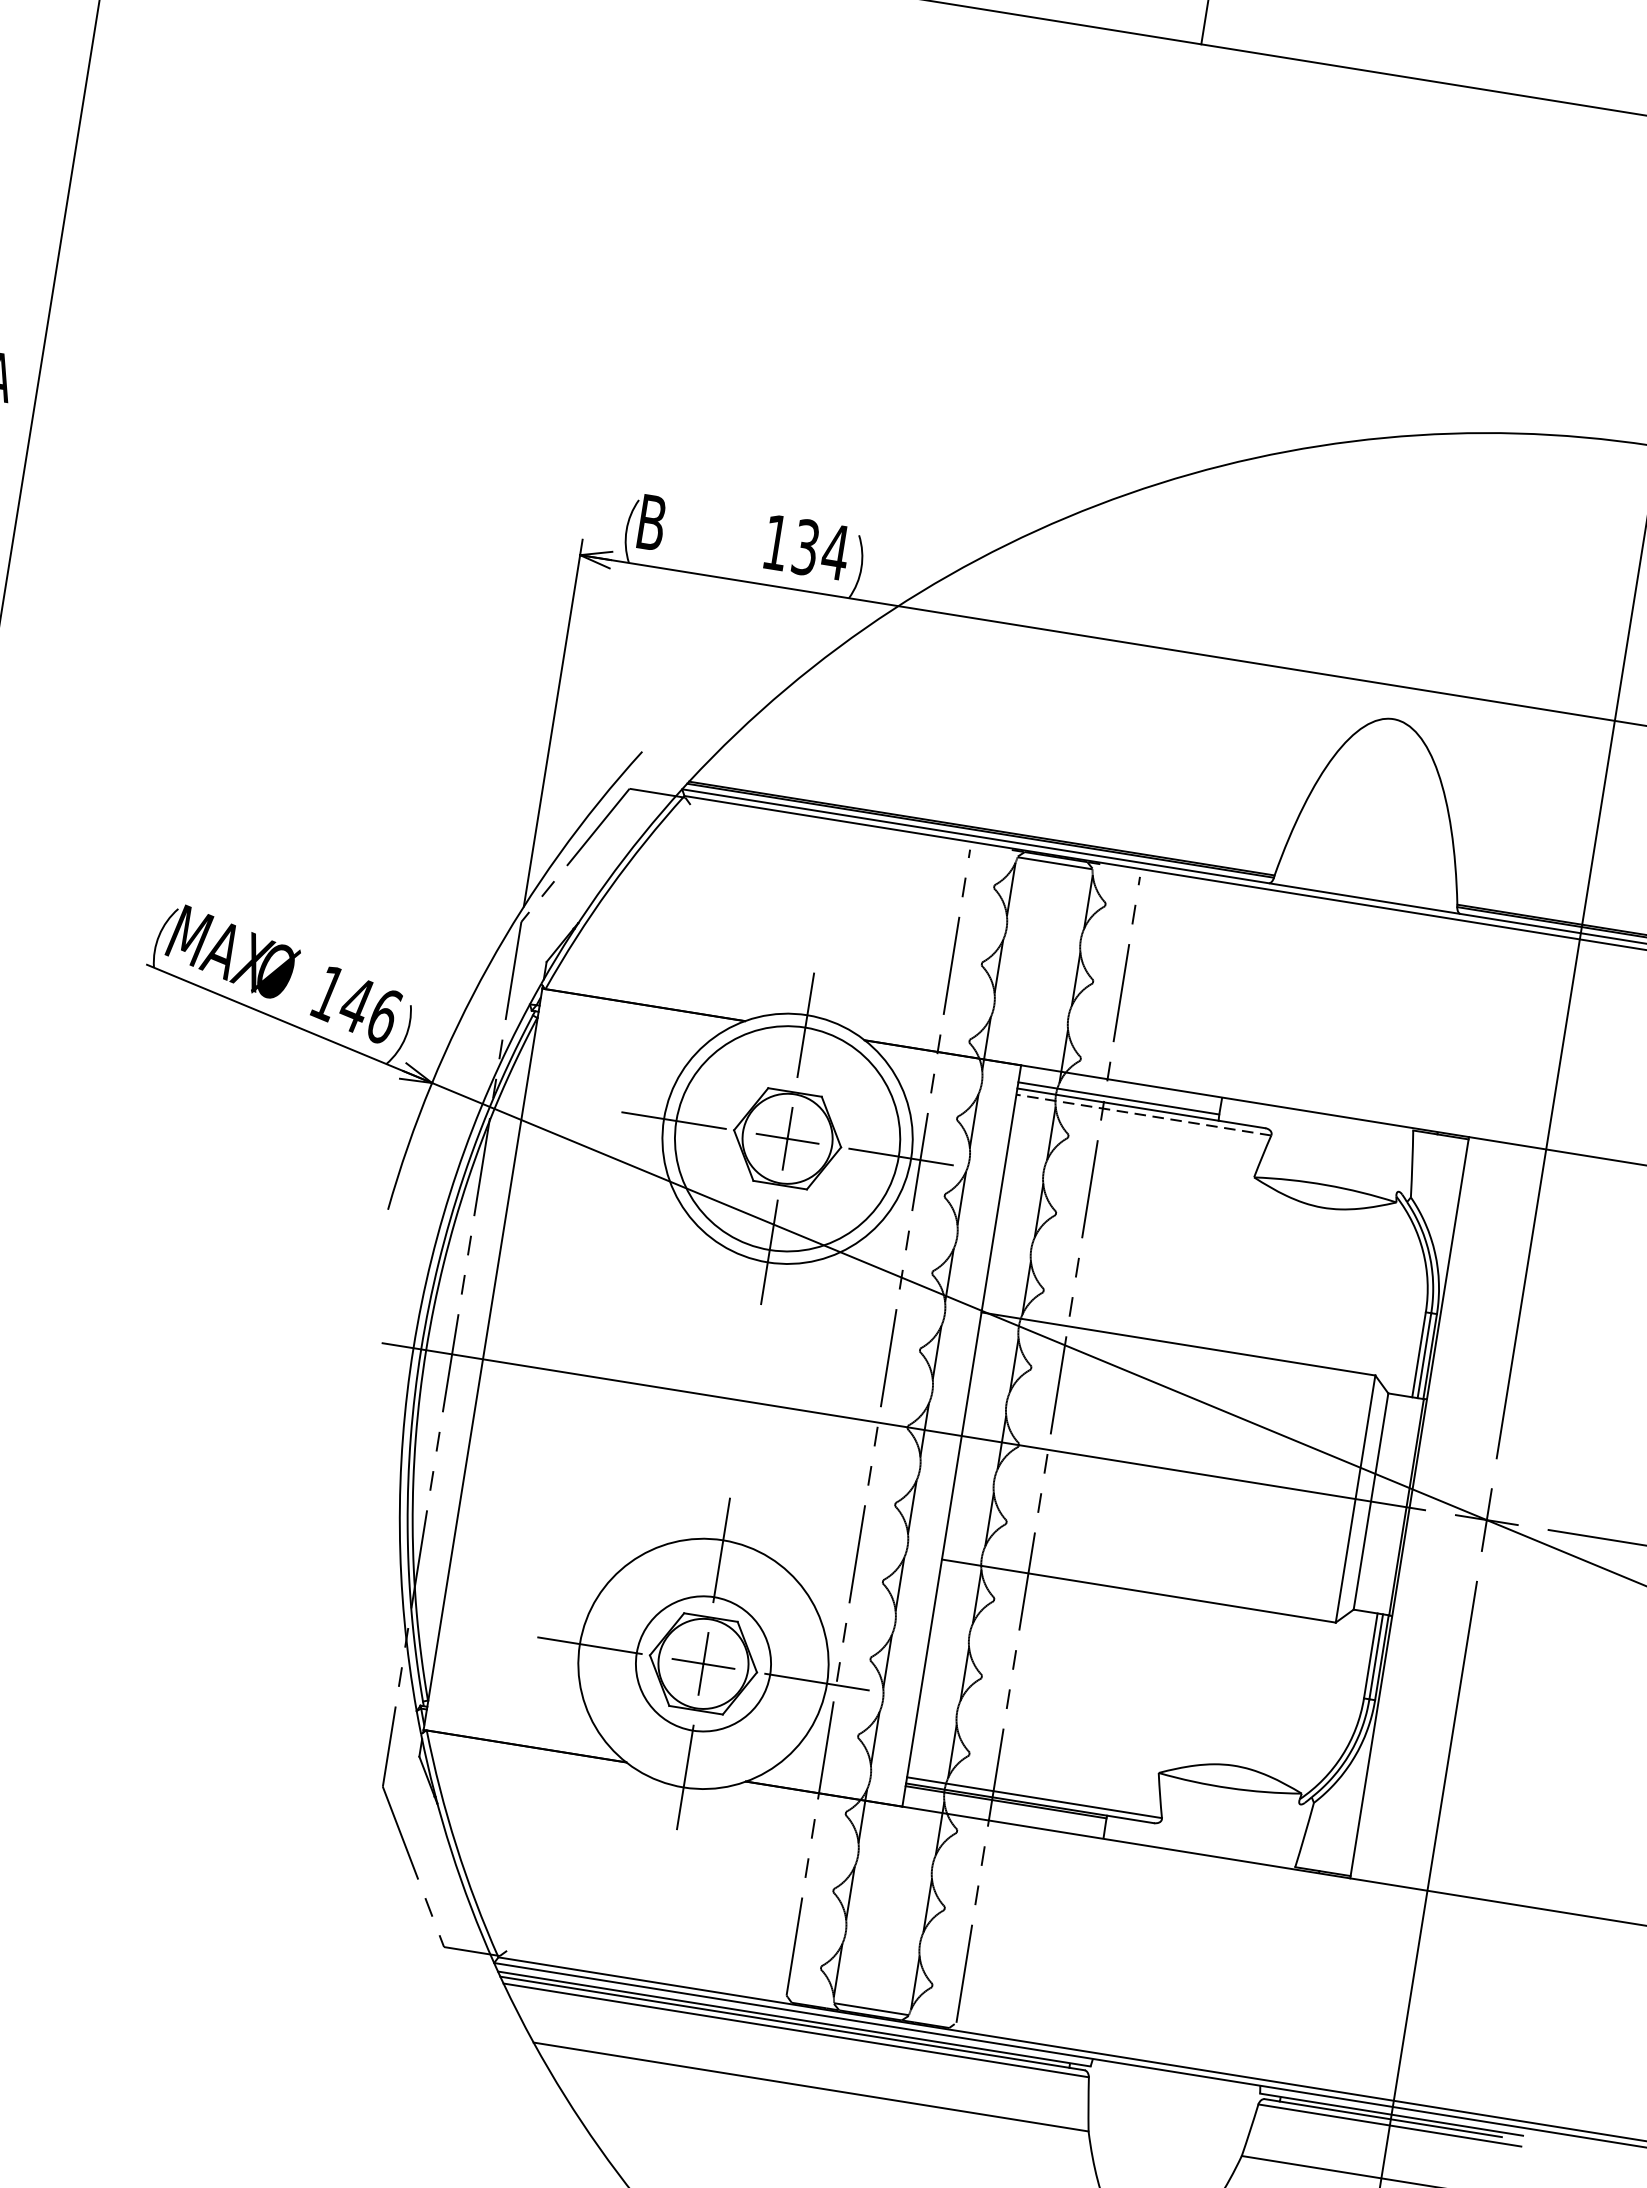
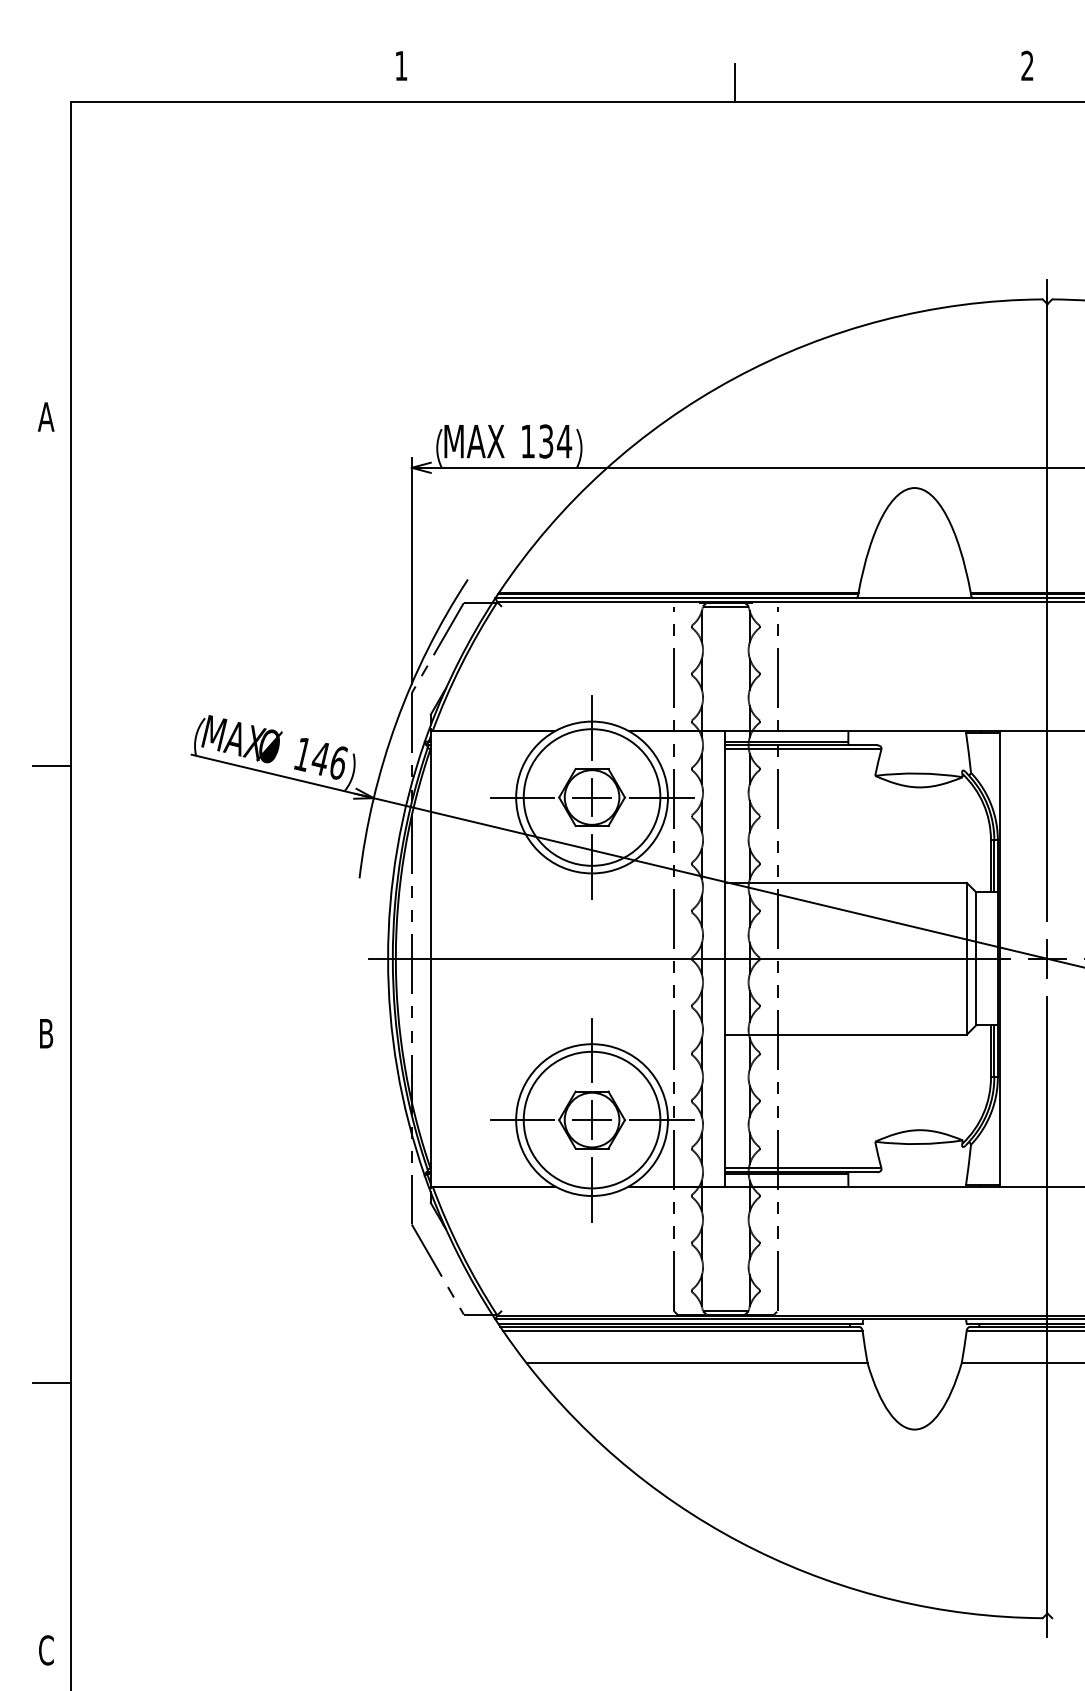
text: (690, 528) -> (475, 441), B -> MAX
line: (1142, 1115) -> (802, 749), dashed -> solid
circle: (702, 1662) -> (591, 1119), size x1.67

